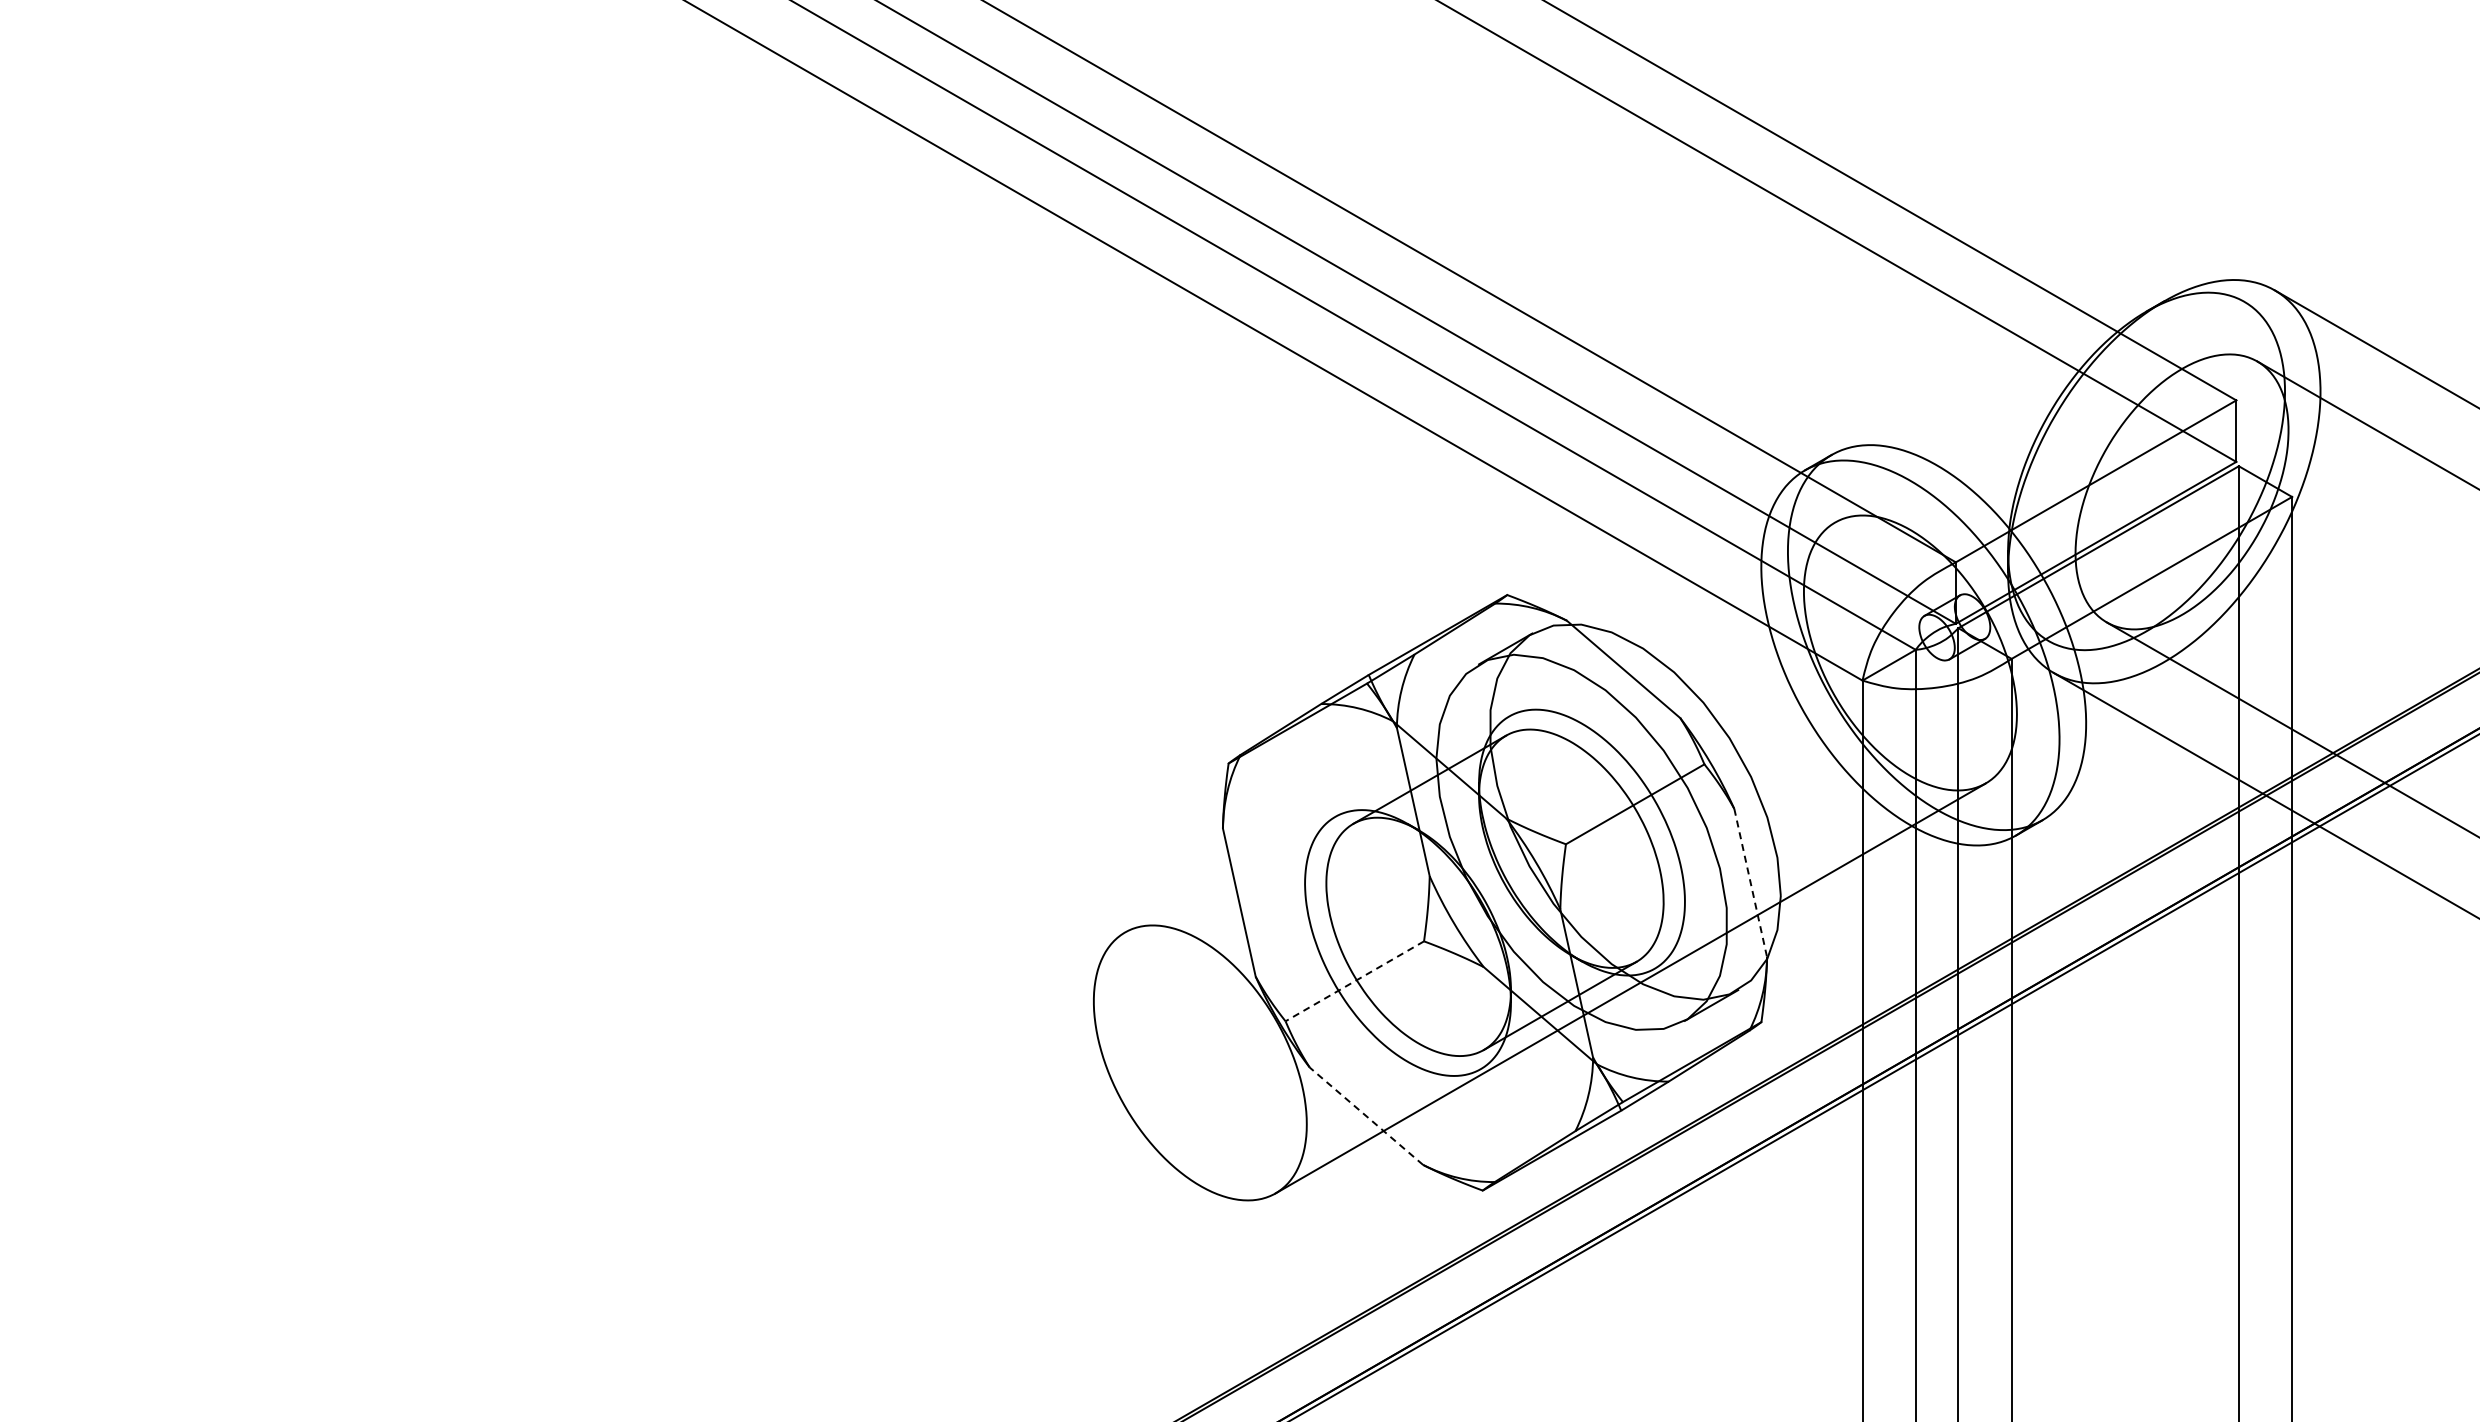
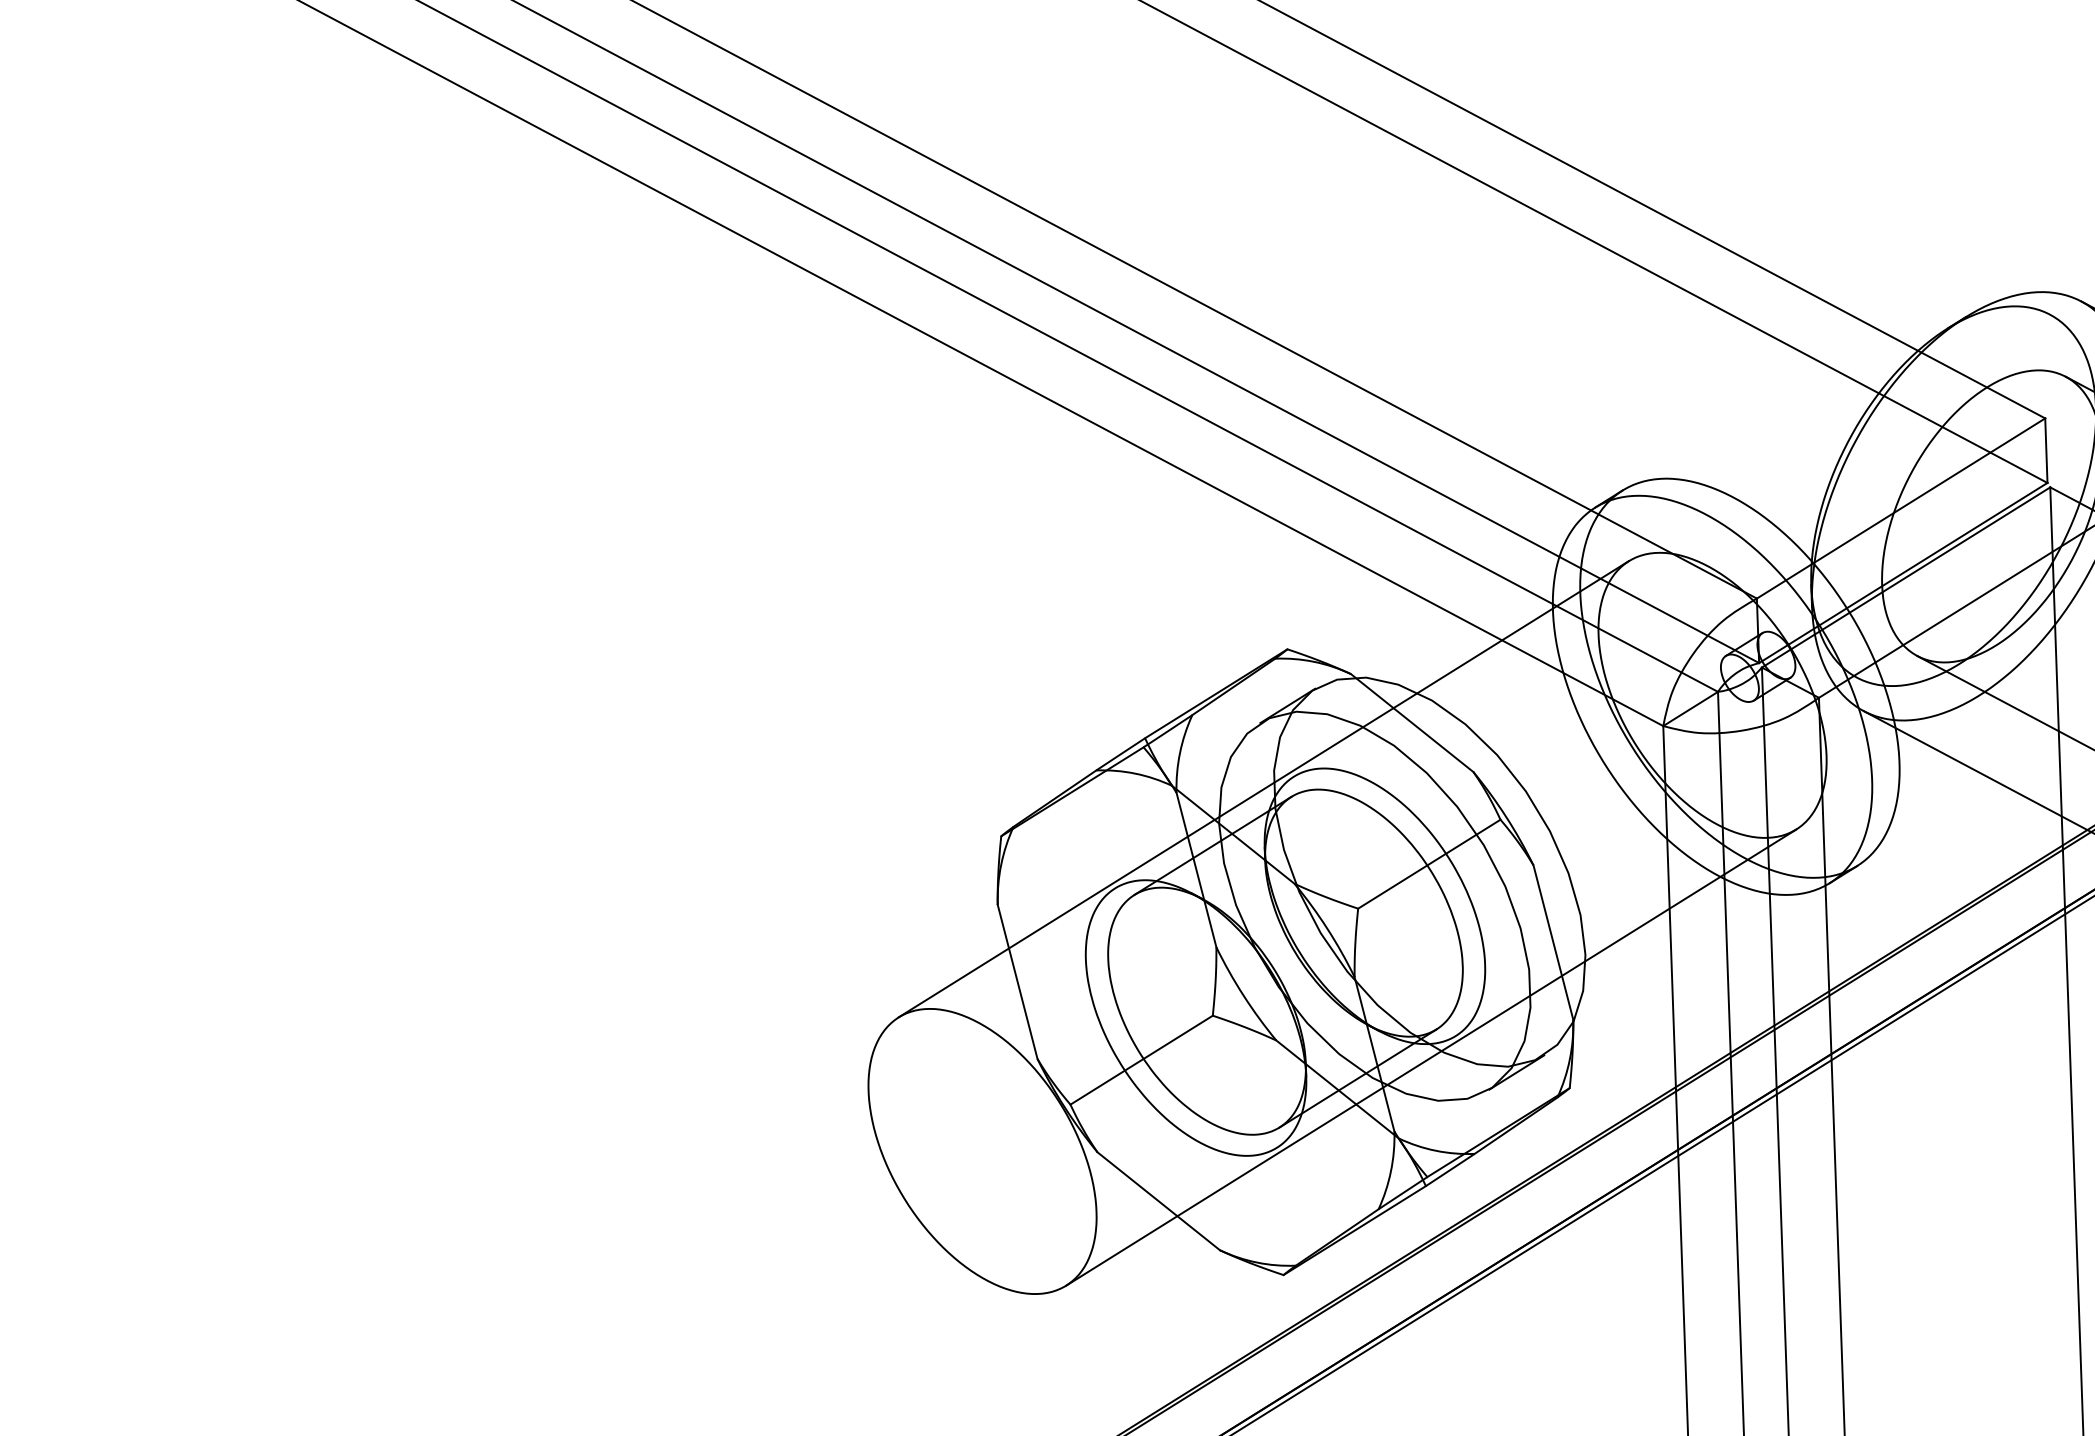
line: (1479, 727) -> (1263, 789), added
line: (1750, 882) -> (1553, 942), dashed -> solid
line: (1354, 981) -> (1141, 1060), dashed -> solid
line: (1366, 1116) -> (1158, 1201), dashed -> solid

